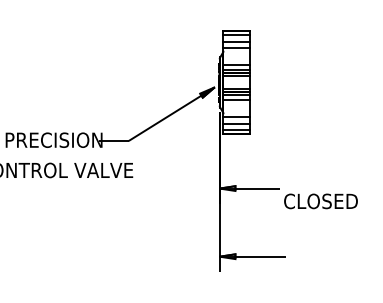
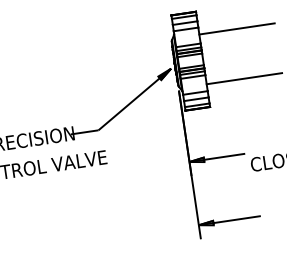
line: (290, 55) -> (236, 28), added
line: (290, 109) -> (244, 78), added

